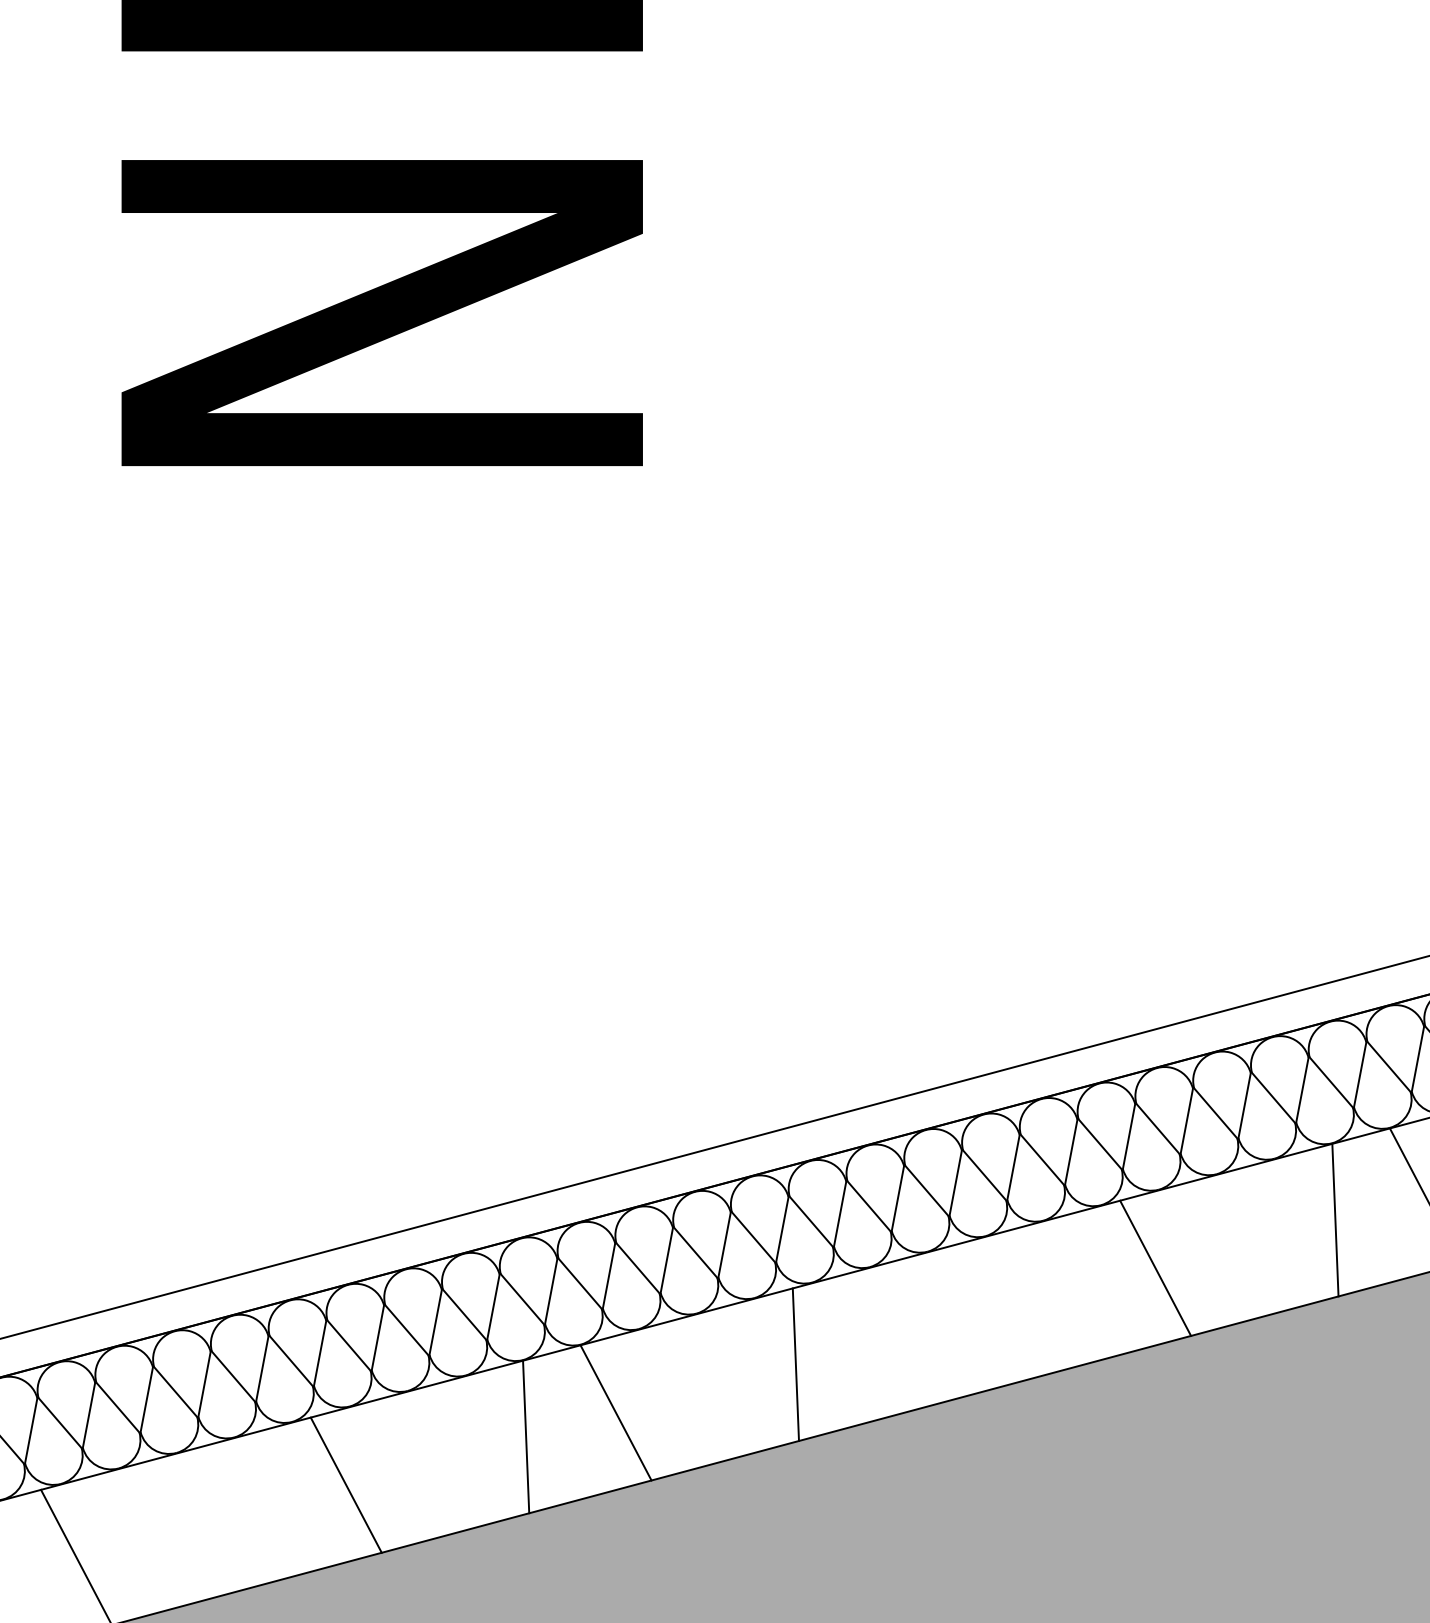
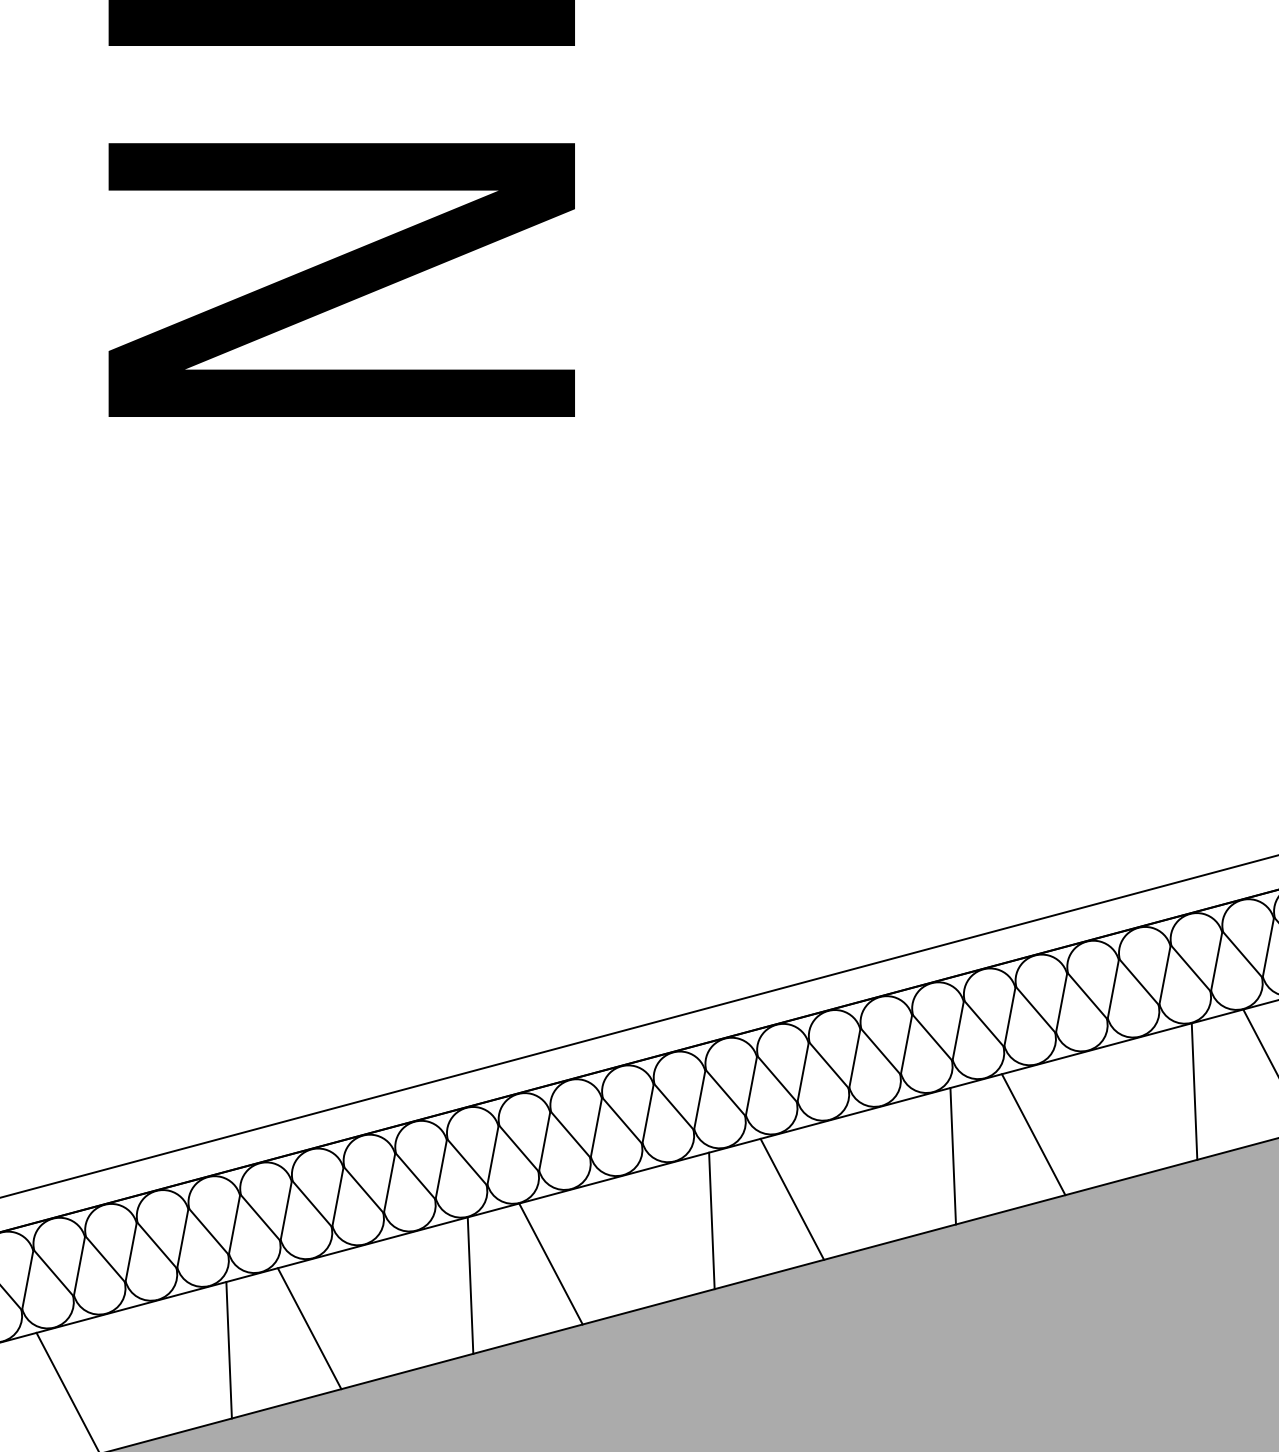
line: (1064, 1292) -> (952, 1156), added
line: (886, 1339) -> (792, 1198), added
line: (255, 1509) -> (228, 1350), added

